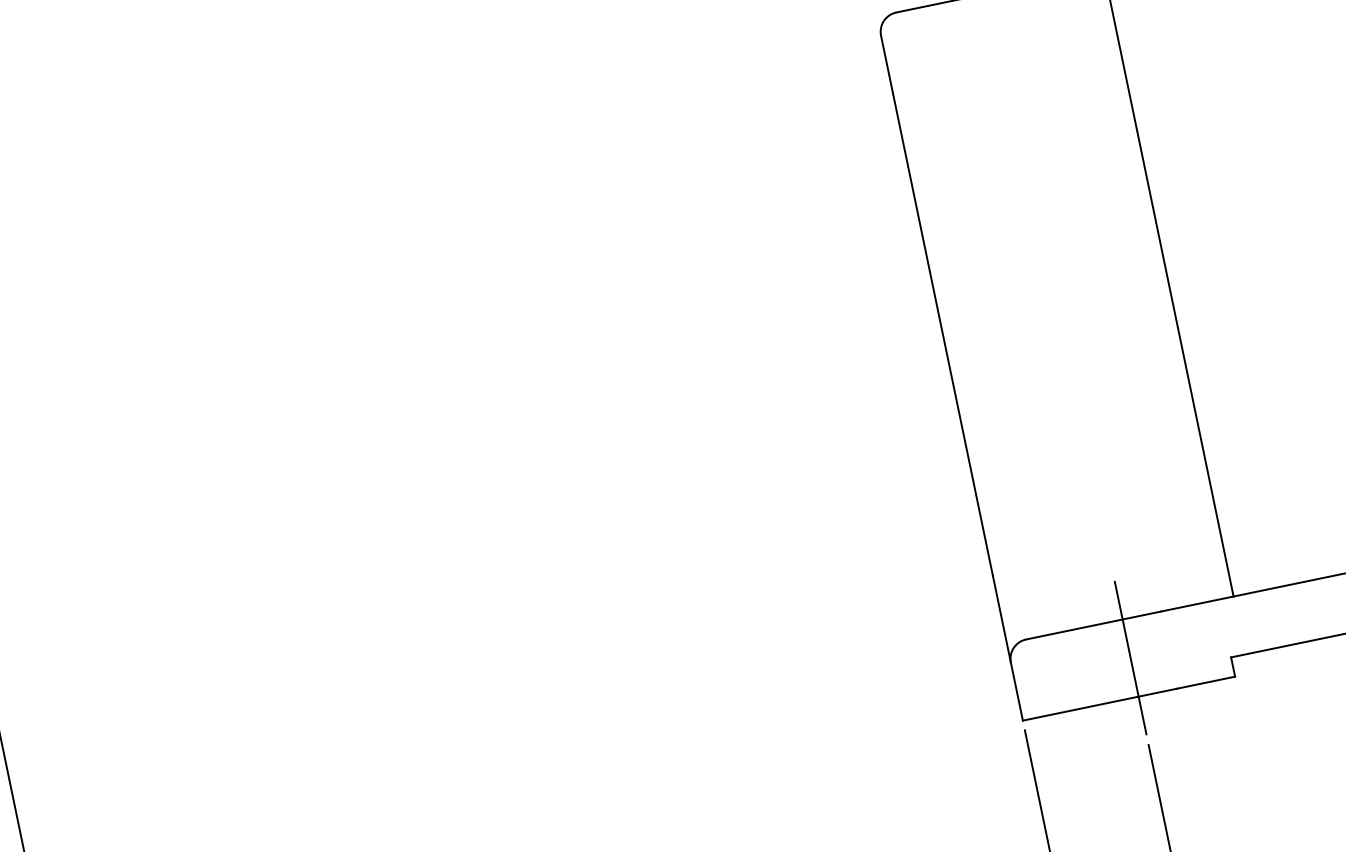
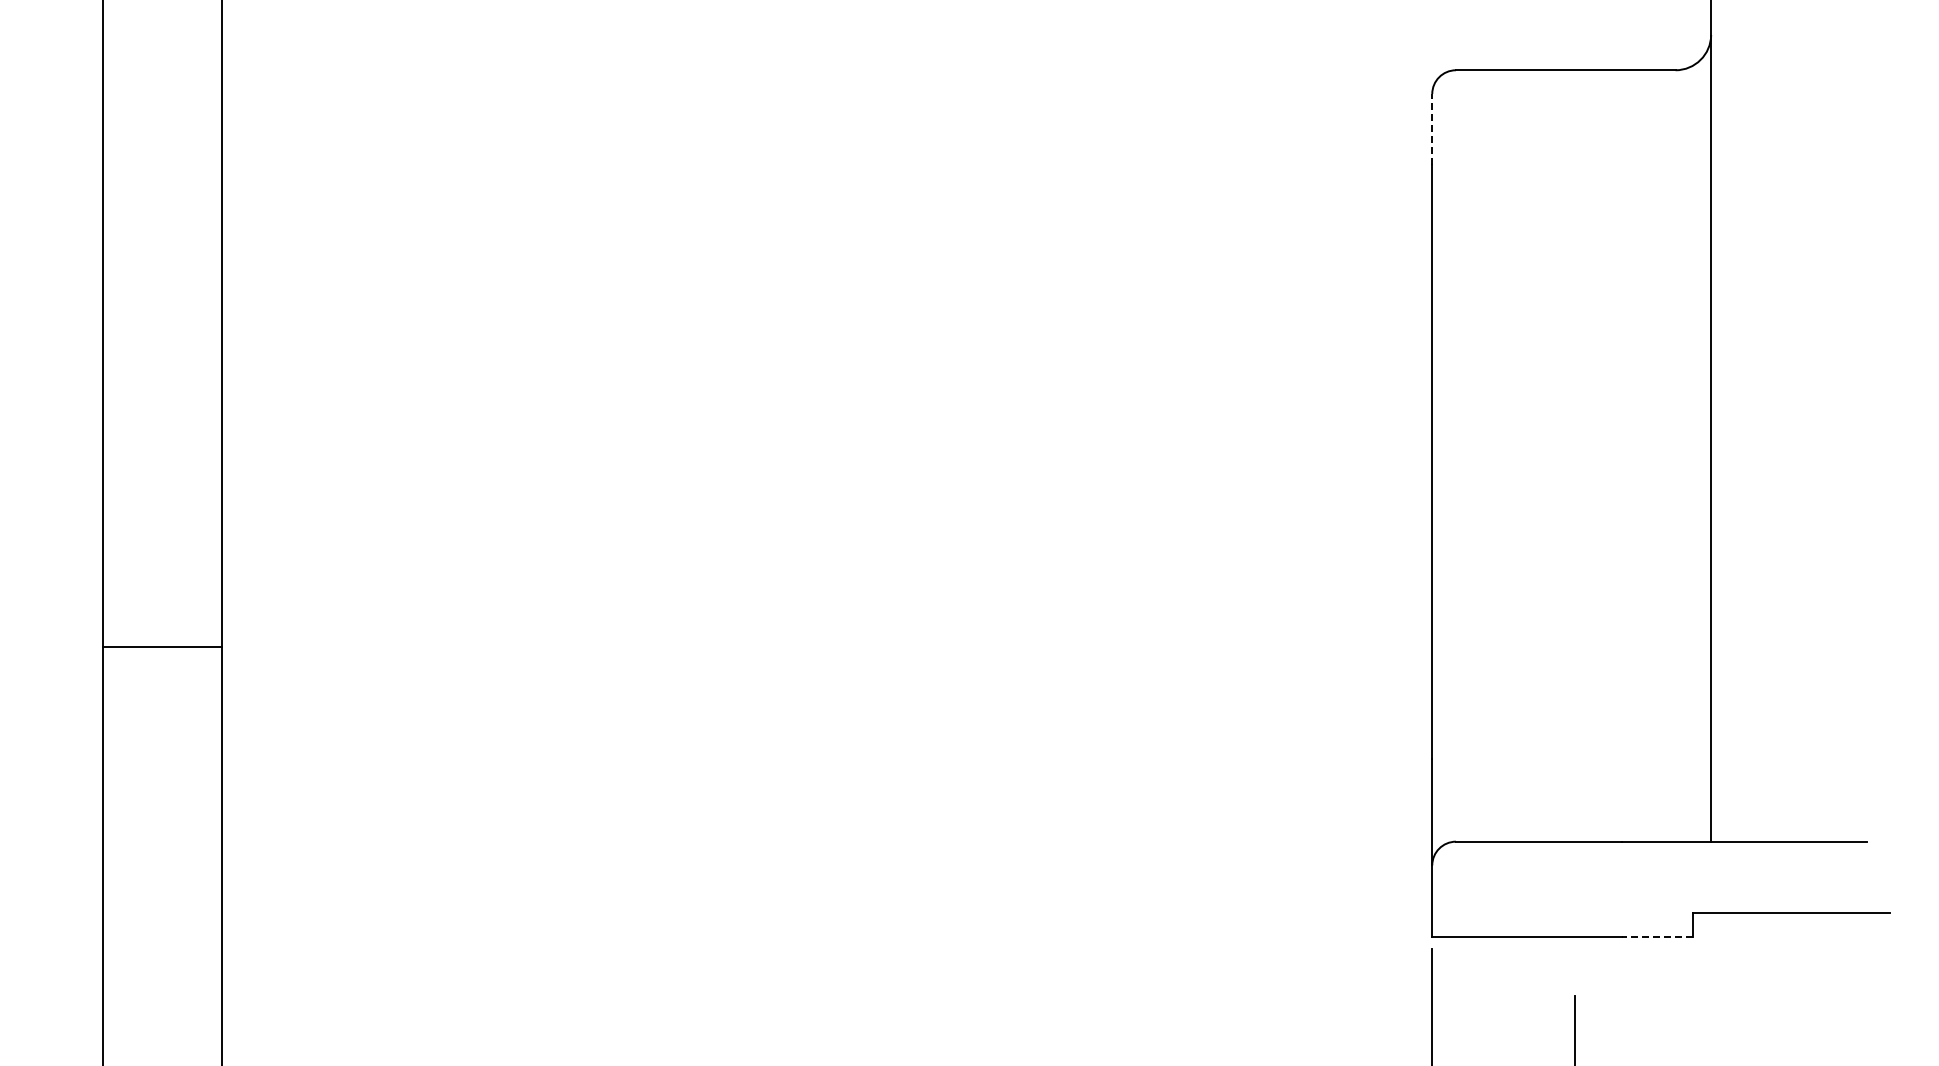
line: (887, 64) -> (1432, 129), solid -> dashed
line: (1130, 658) -> (1574, 889), removed
line: (1205, 682) -> (1657, 936), solid -> dashed

